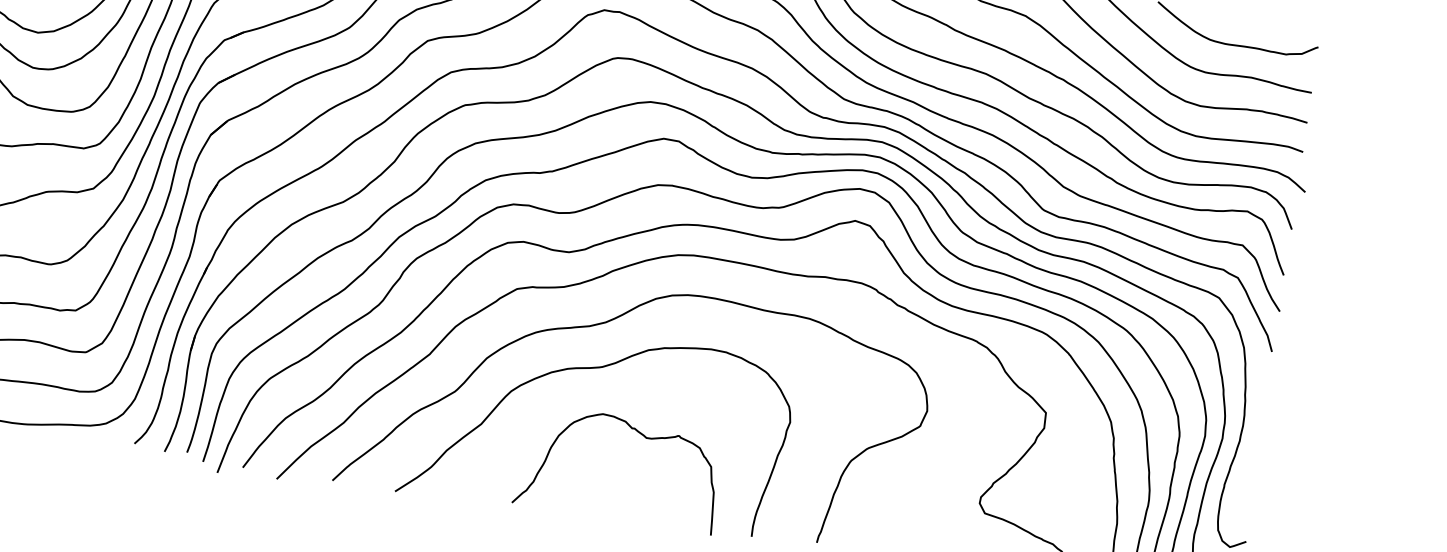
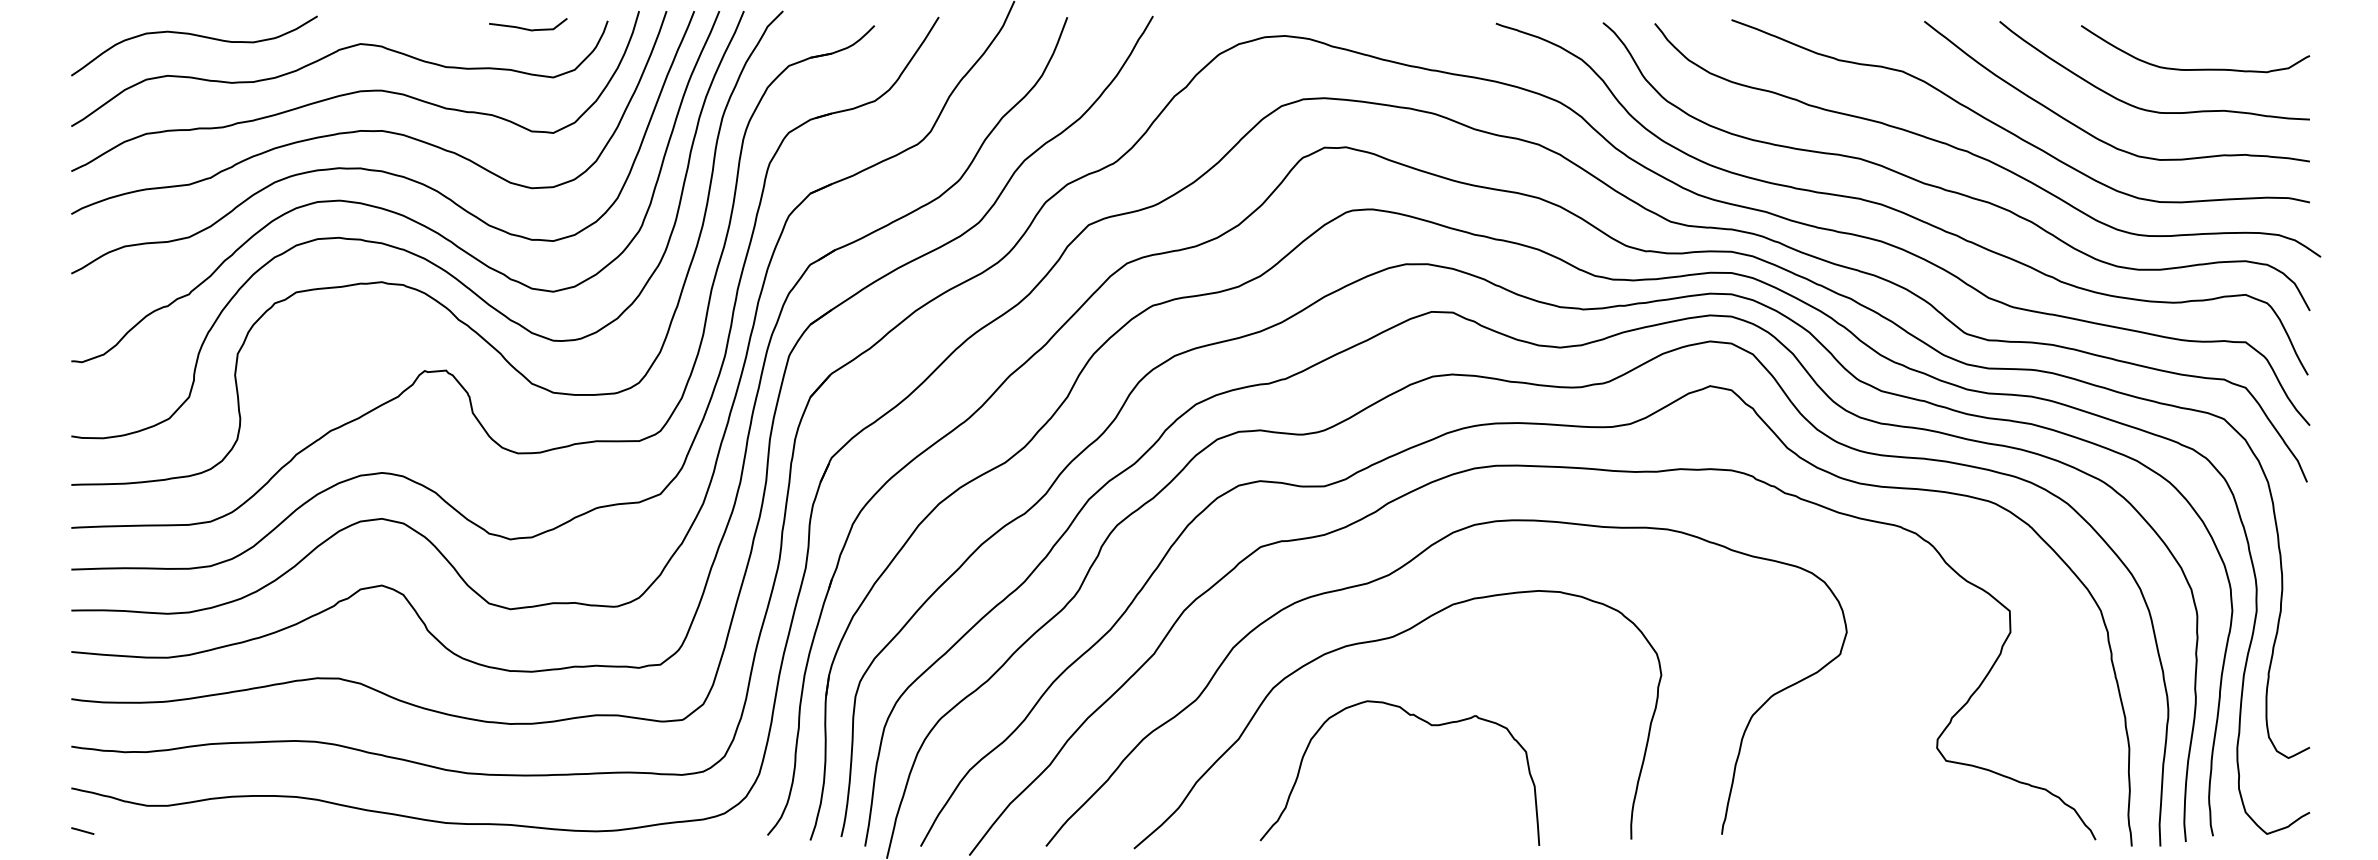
curve: (646, 438) -> (1431, 726), moved

